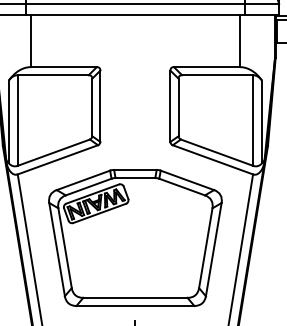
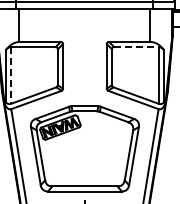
line: (217, 75) -> (136, 47), solid -> dashed
line: (18, 120) -> (11, 75), solid -> dashed

